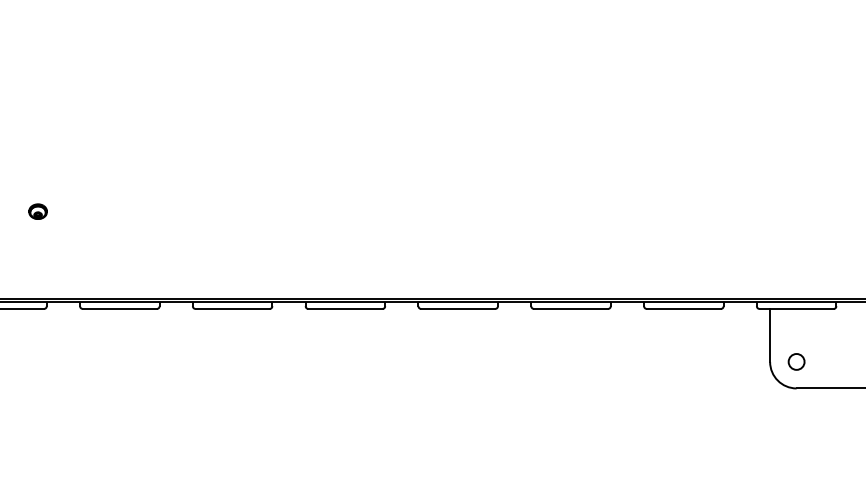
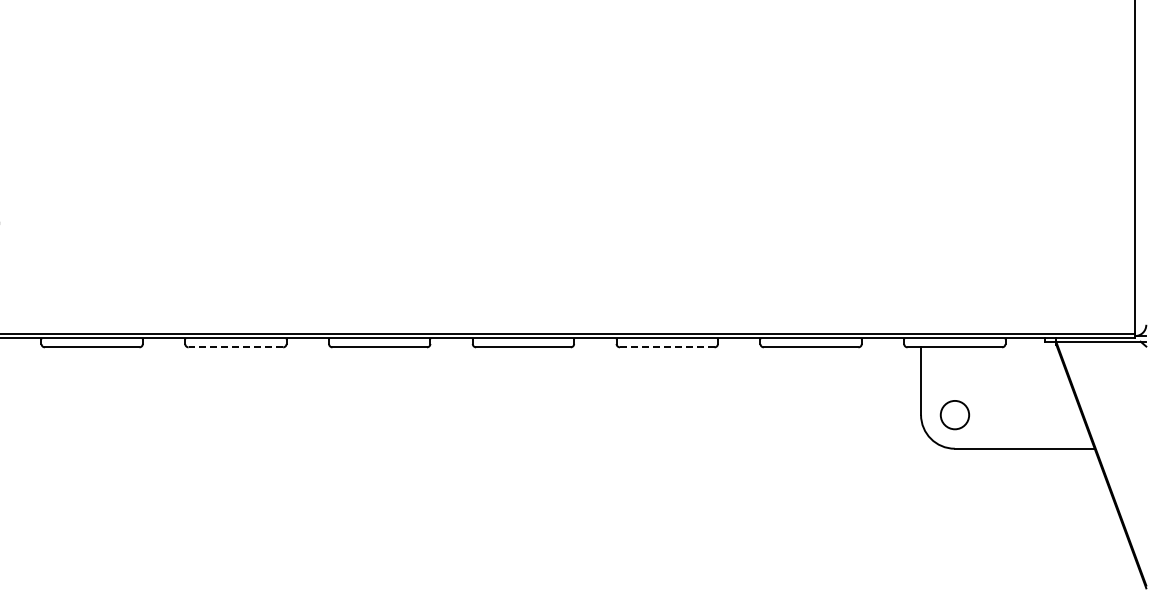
line: (232, 309) -> (235, 347), solid -> dashed
line: (570, 309) -> (666, 347), solid -> dashed
circle: (796, 361) -> (954, 414), size x1.4

